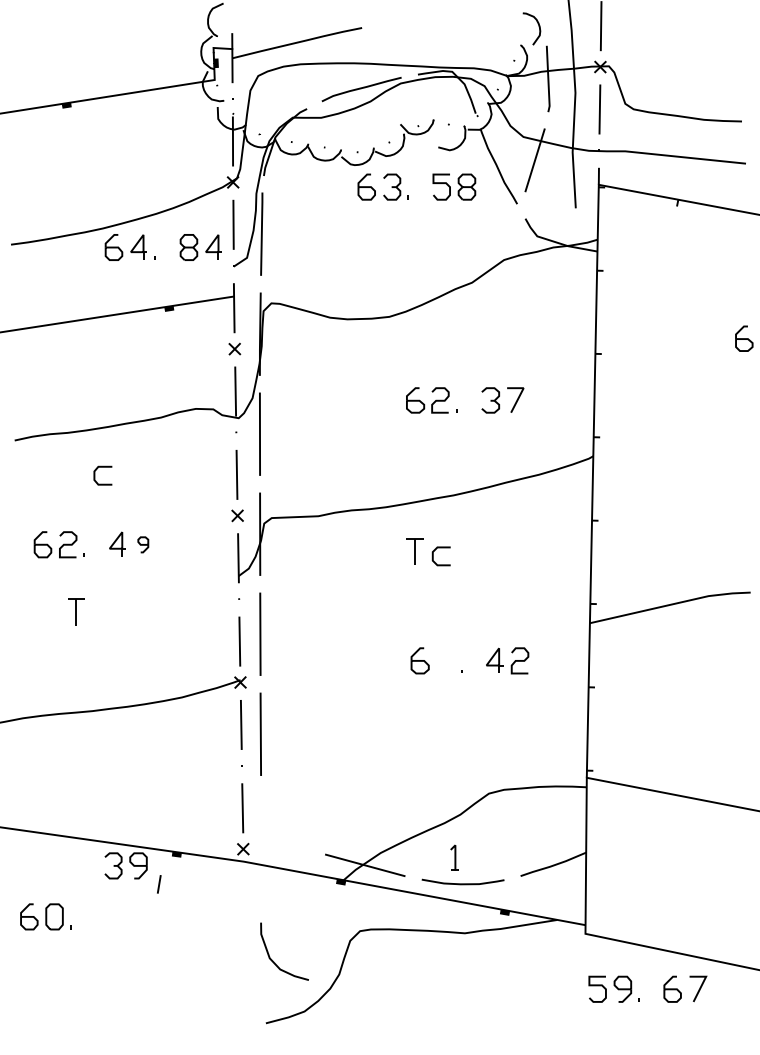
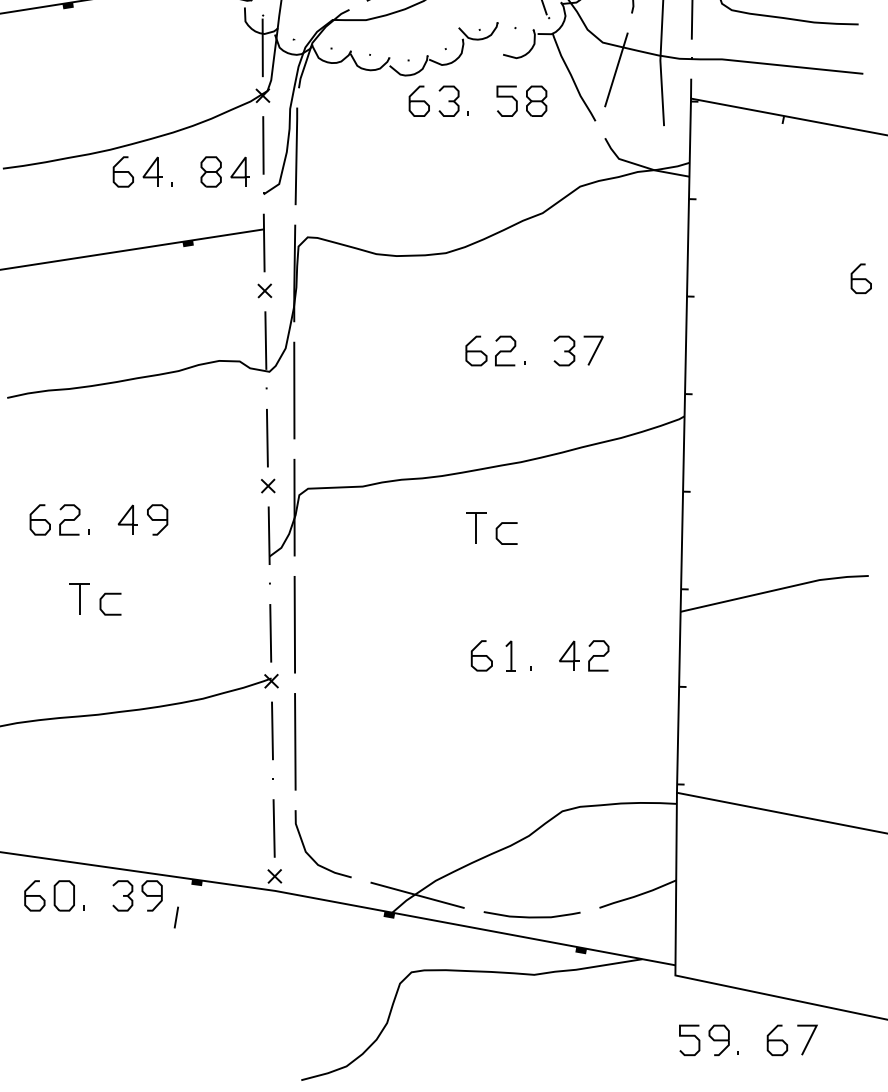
curve: (95, 475) -> (101, 603), moved
part: (143, 544) -> (157, 519), size x1.67
part: (454, 857) -> (510, 655), moved
part: (45, 916) -> (53, 895), moved
curve: (274, 961) -> (311, 855), moved

